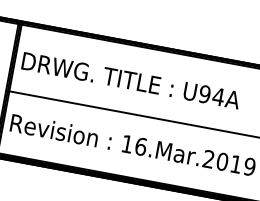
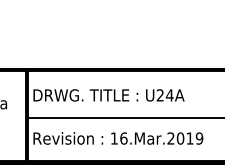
text: (203, 94) -> (159, 95), U94A -> U24A

